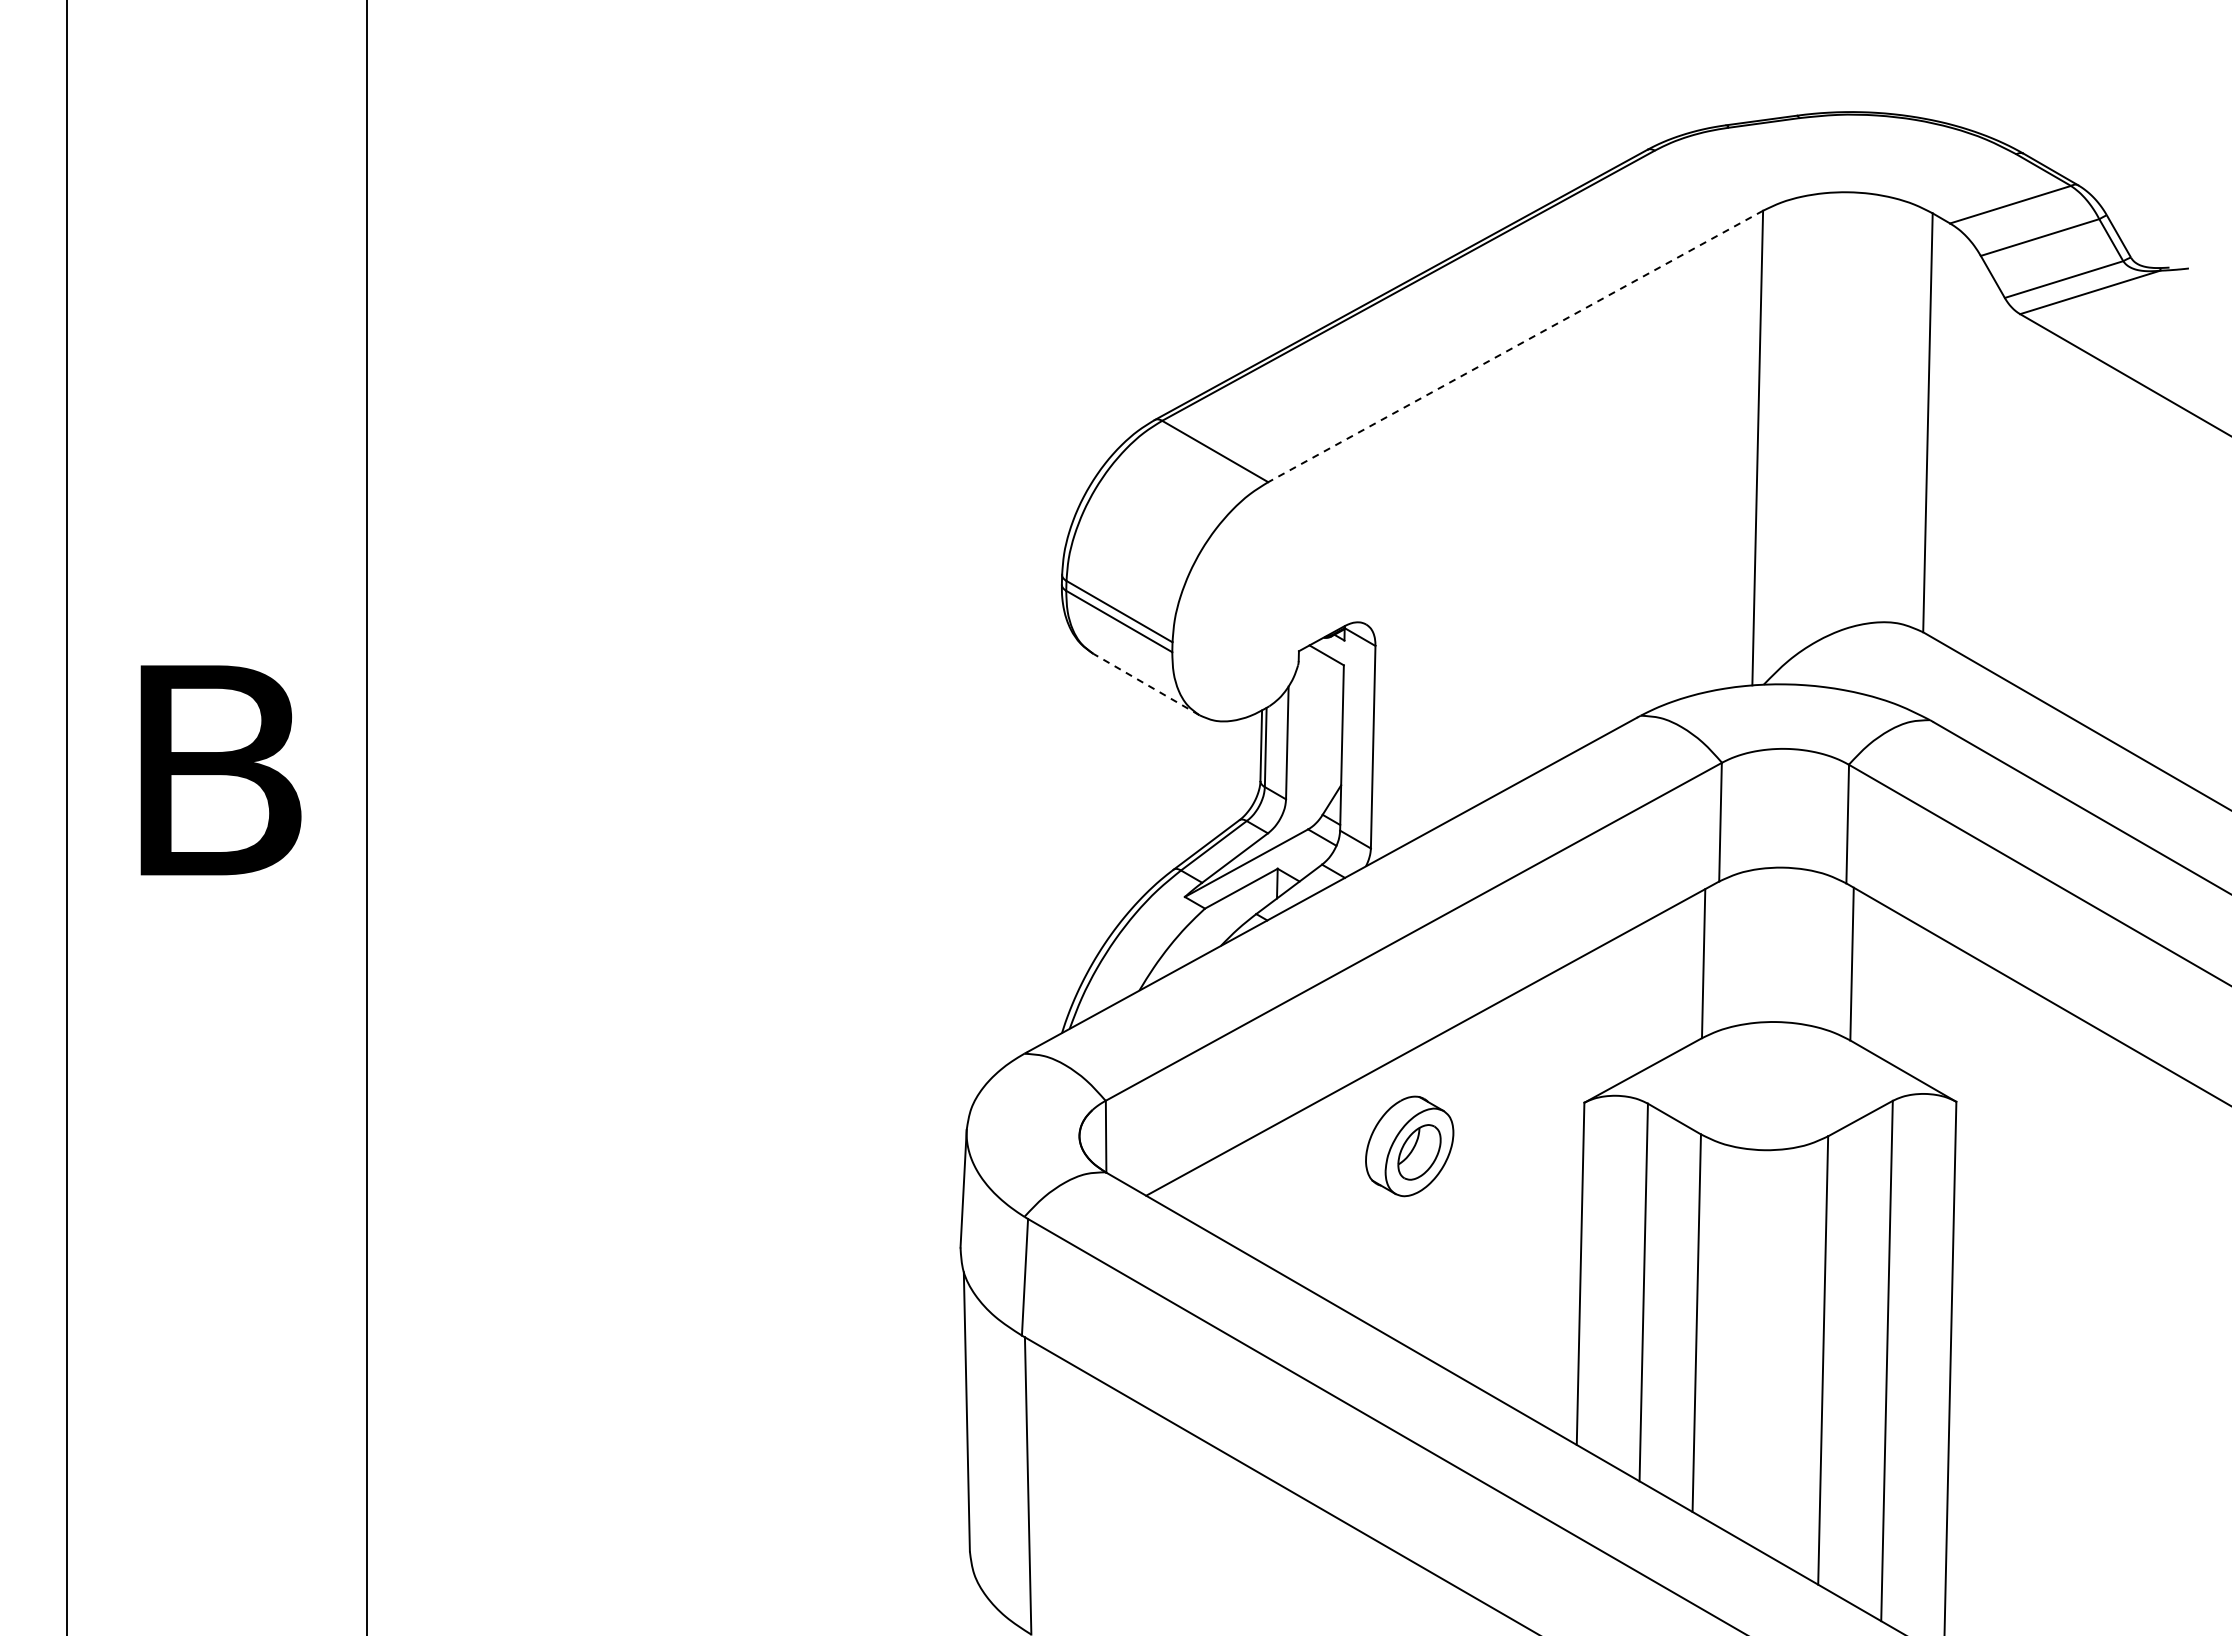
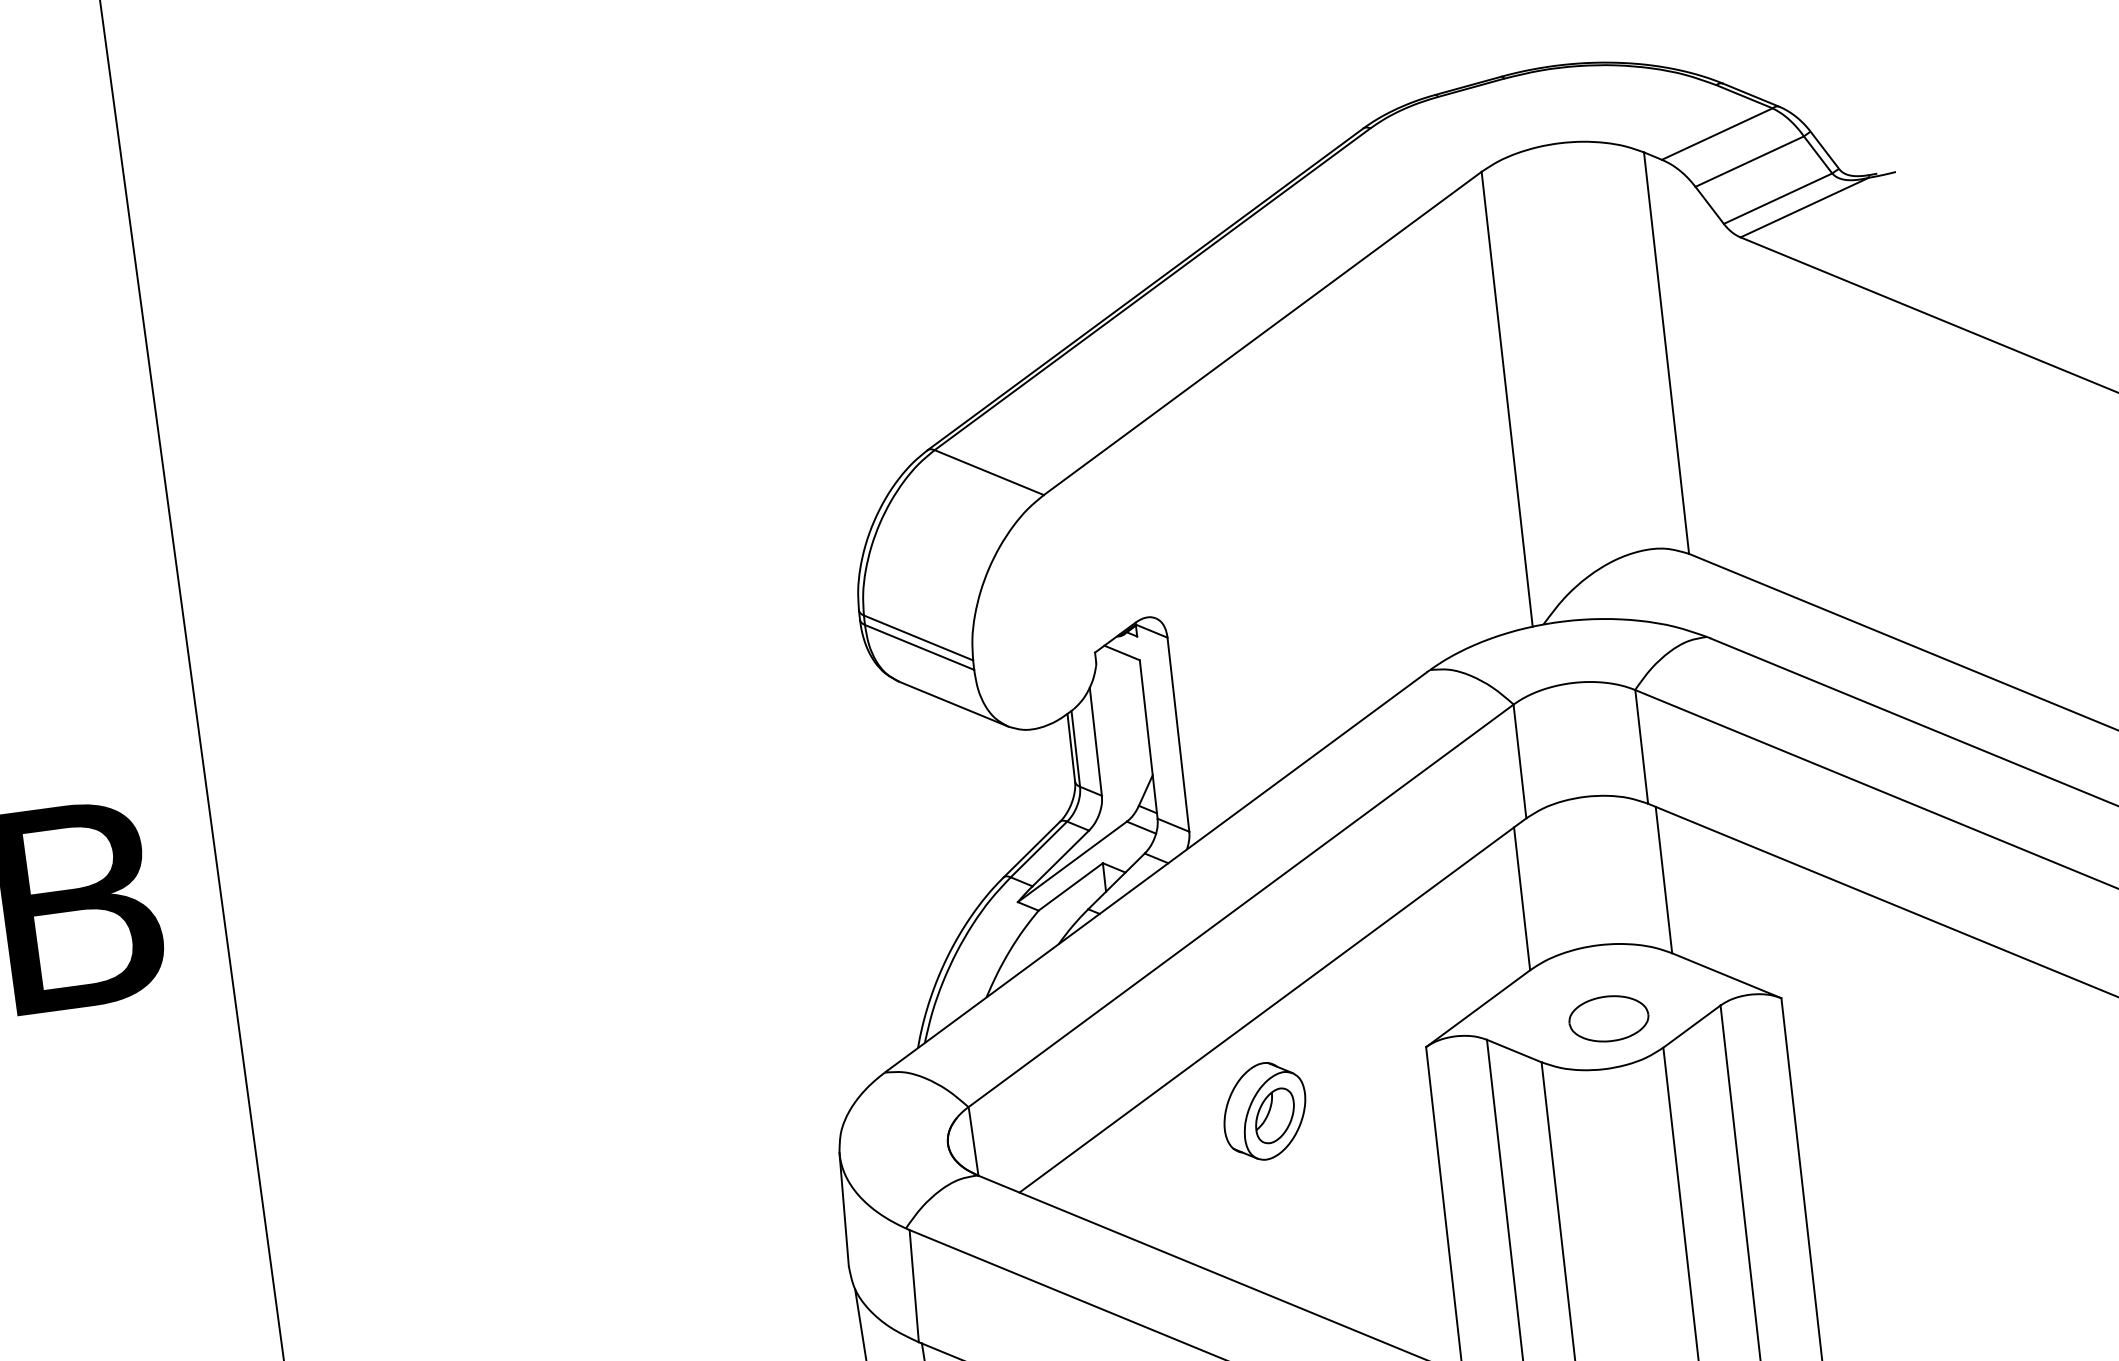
line: (1515, 346) -> (1262, 333), dashed -> solid
line: (1146, 684) -> (953, 704), dashed -> solid
part: (1776, 1099) -> (1609, 1019), added

